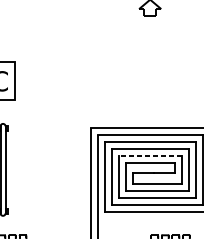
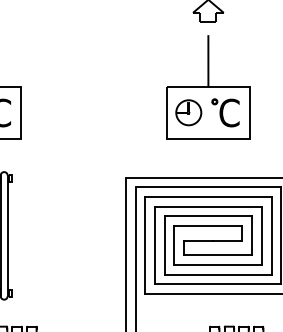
part: (150, 62) -> (208, 87), added
line: (150, 155) -> (208, 216), dashed -> solid

